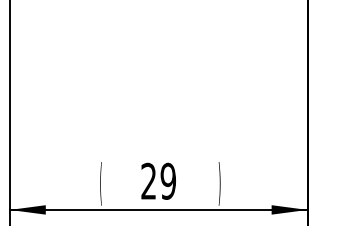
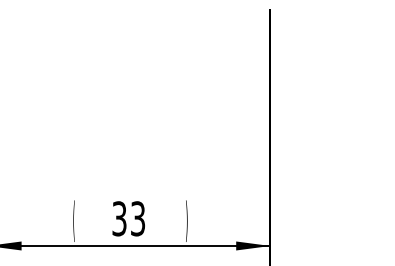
text: (158, 181) -> (128, 218), 29 -> 33

